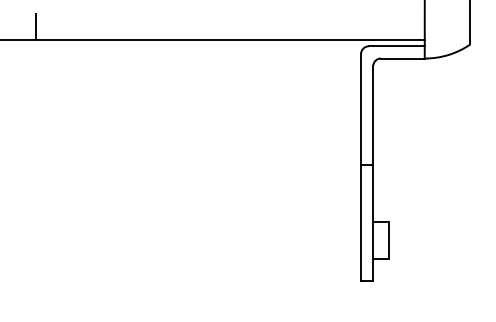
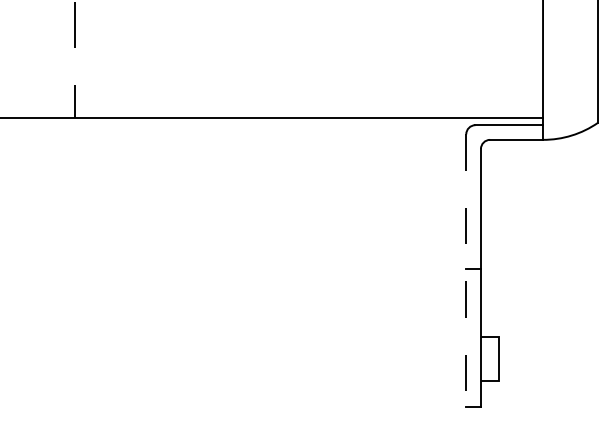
line: (361, 167) -> (466, 270), solid -> dashed

